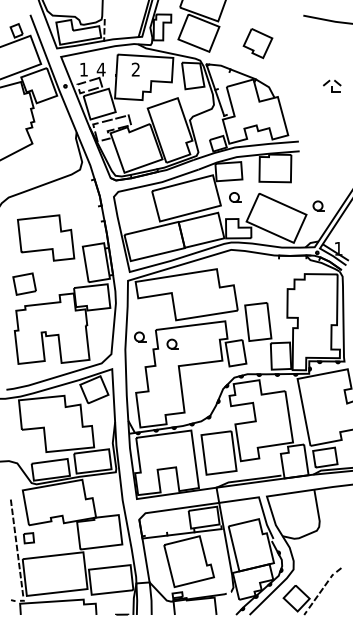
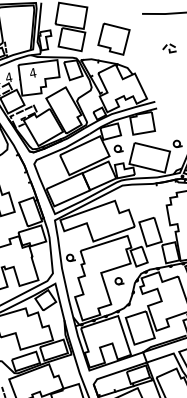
part: (257, 43) -> (113, 39), size x1.67
text: (135, 69) -> (32, 73), 2 -> 4
part: (332, 85) -> (169, 48), moved
part: (172, 343) -> (118, 280), moved

